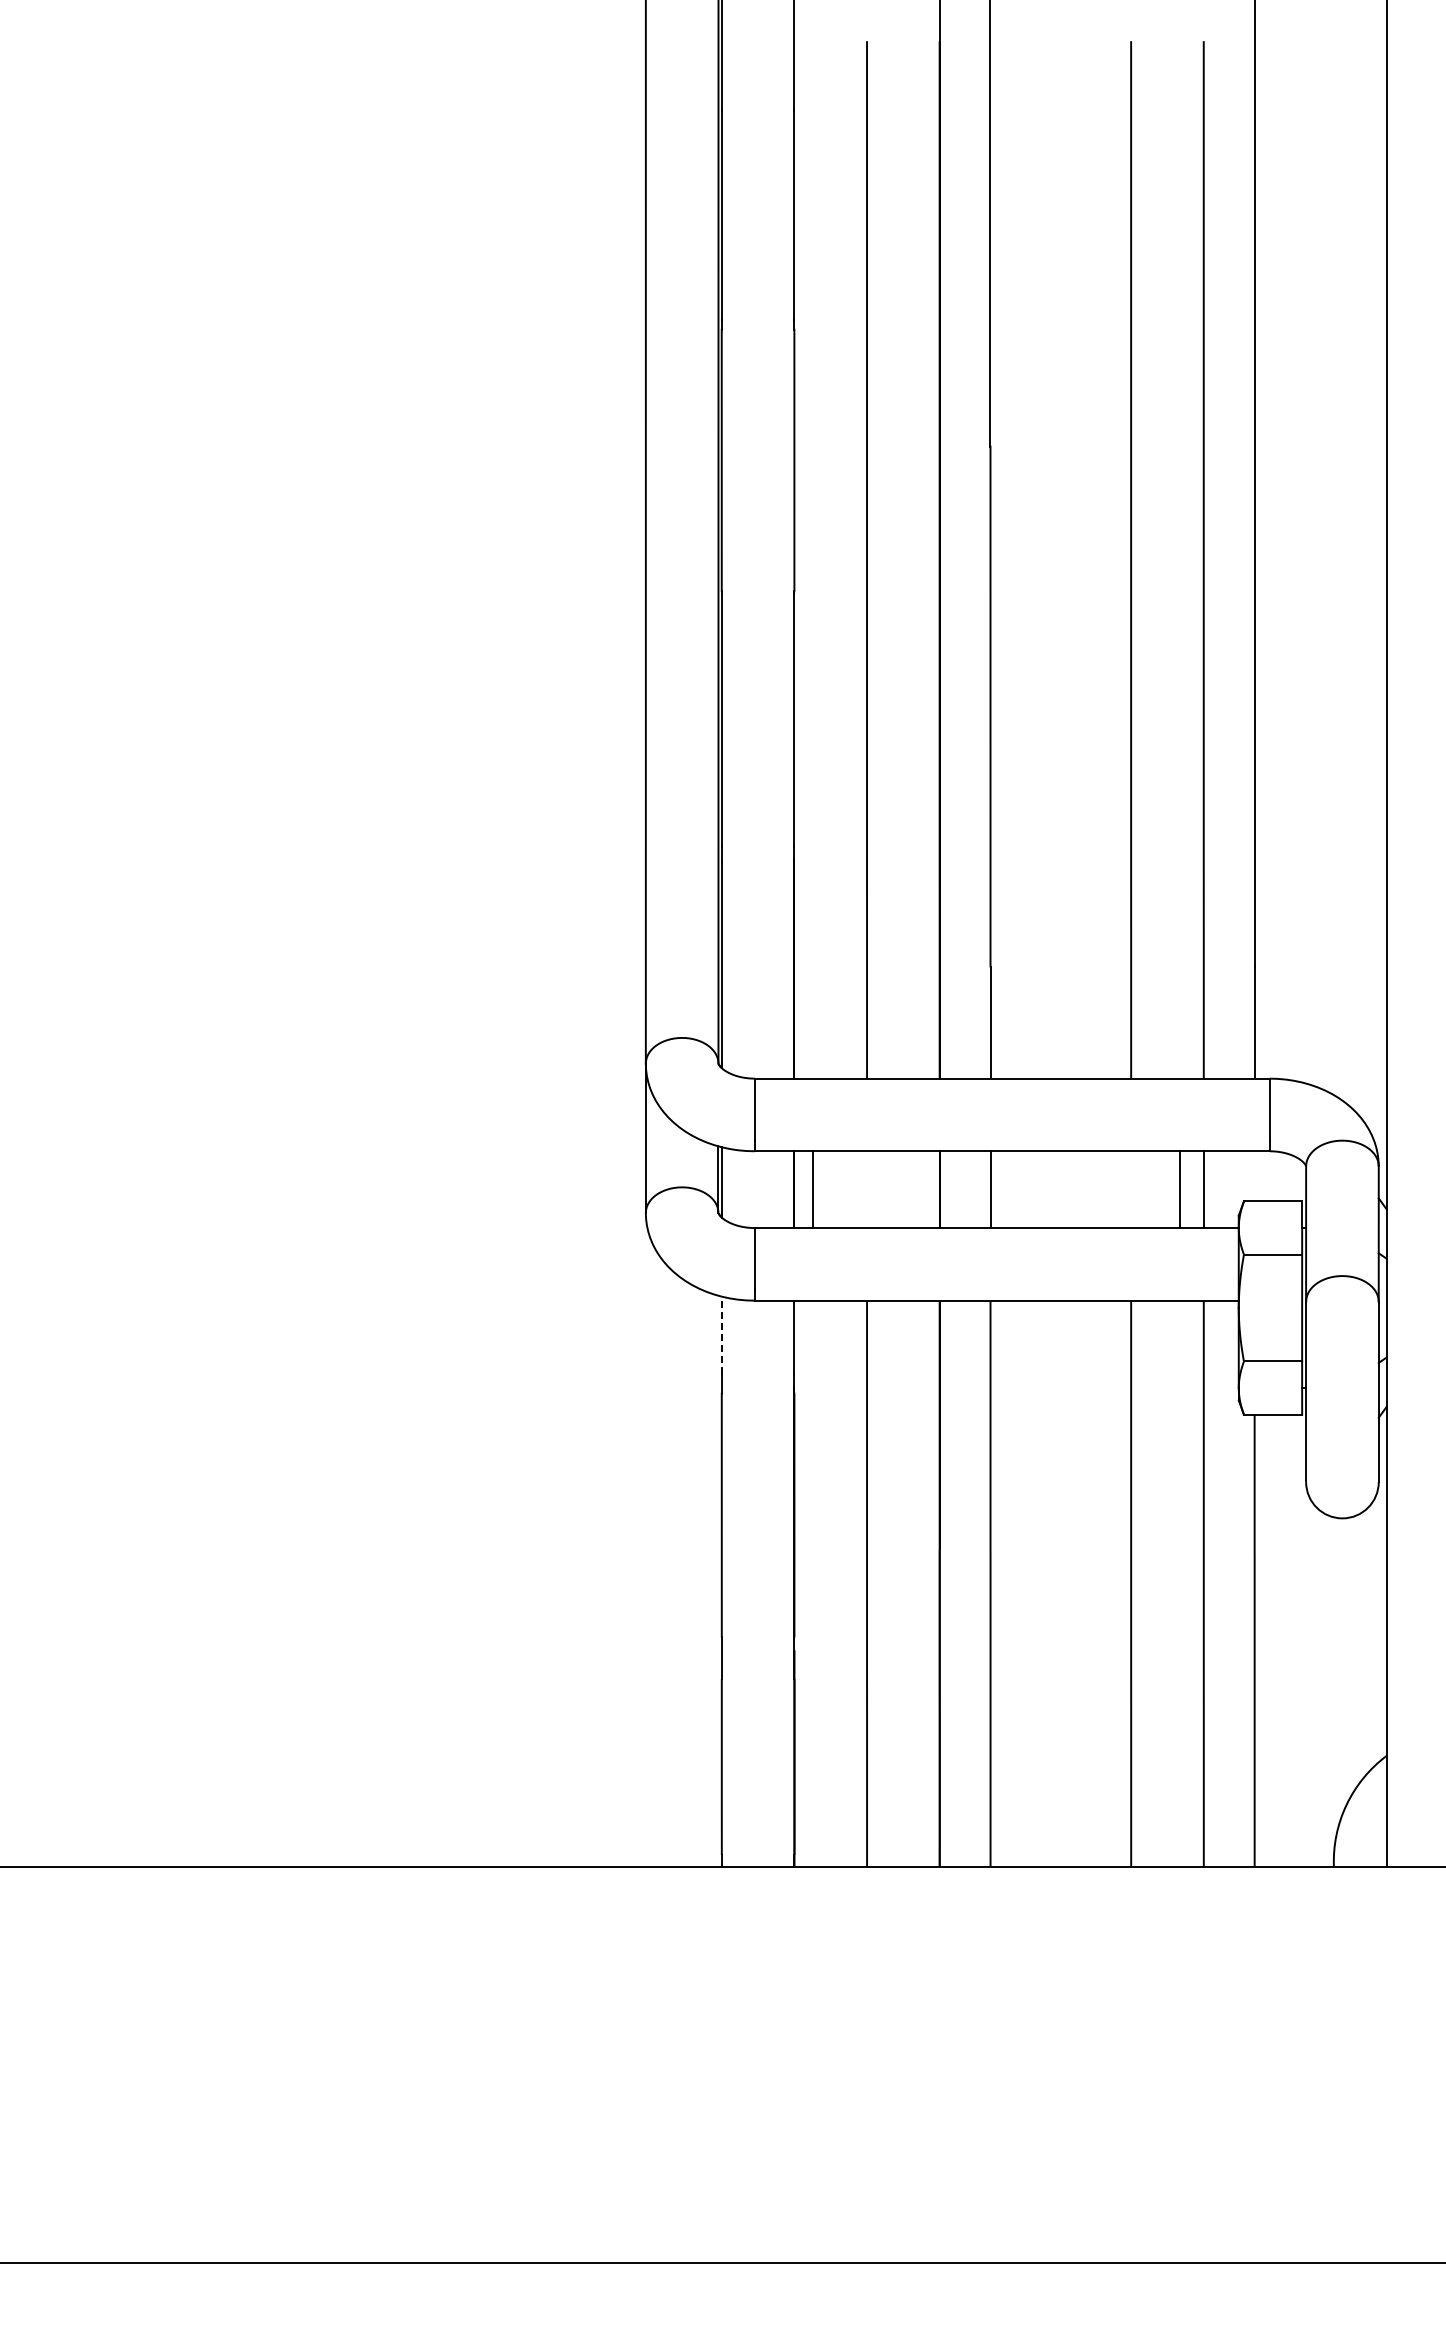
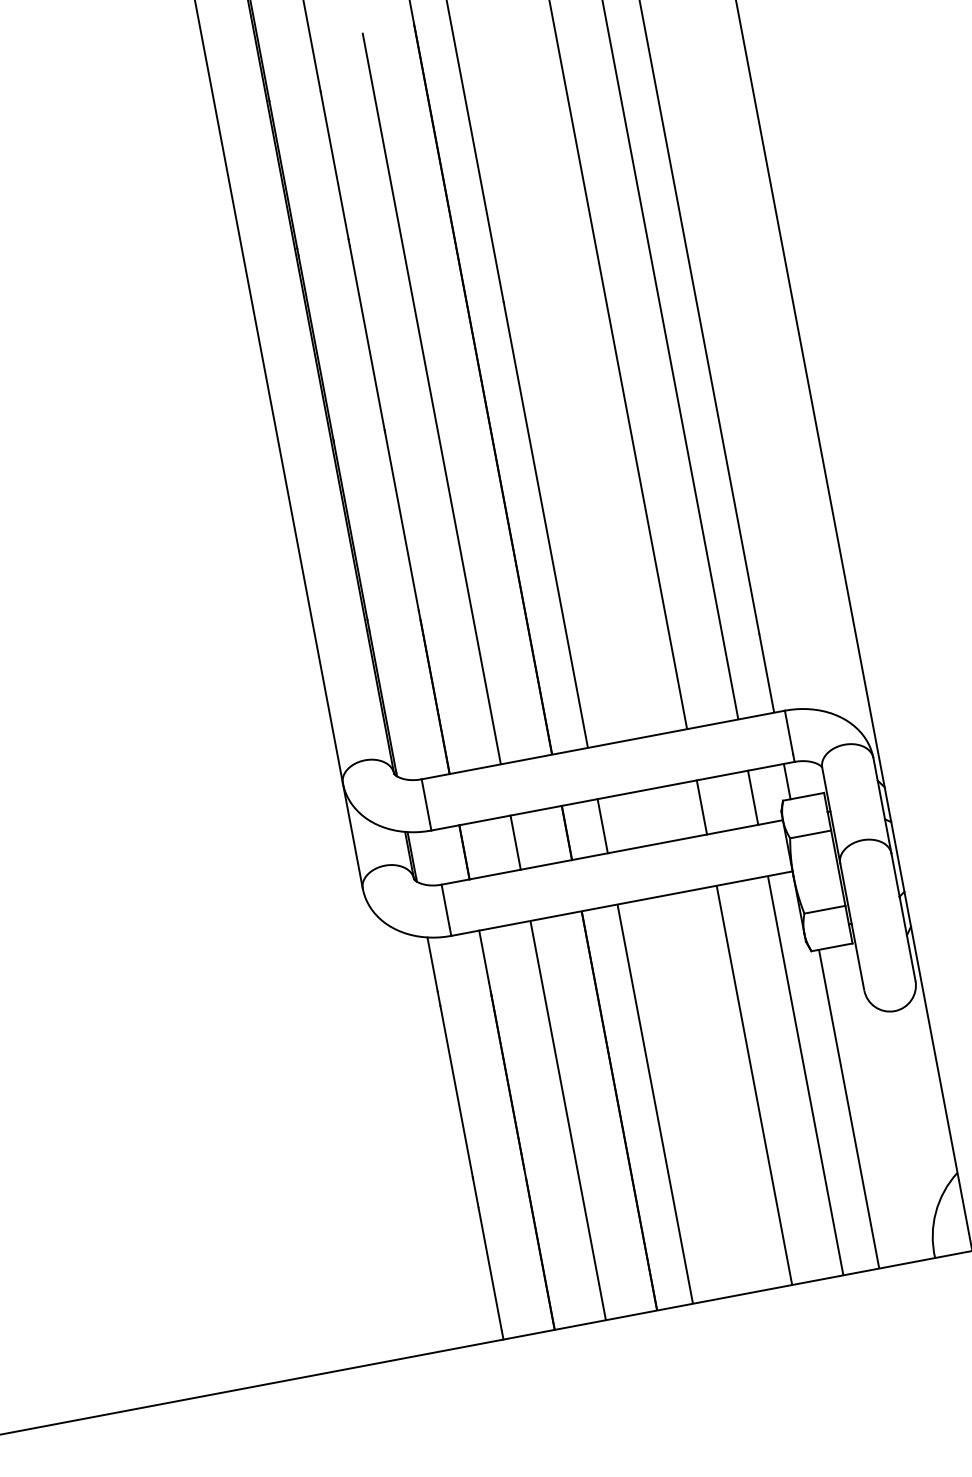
line: (1254, 1176) -> (787, 781), added
line: (813, 1189) -> (515, 842), moved
line: (1180, 1189) -> (702, 807), moved
line: (721, 1335) -> (432, 964), dashed -> solid

